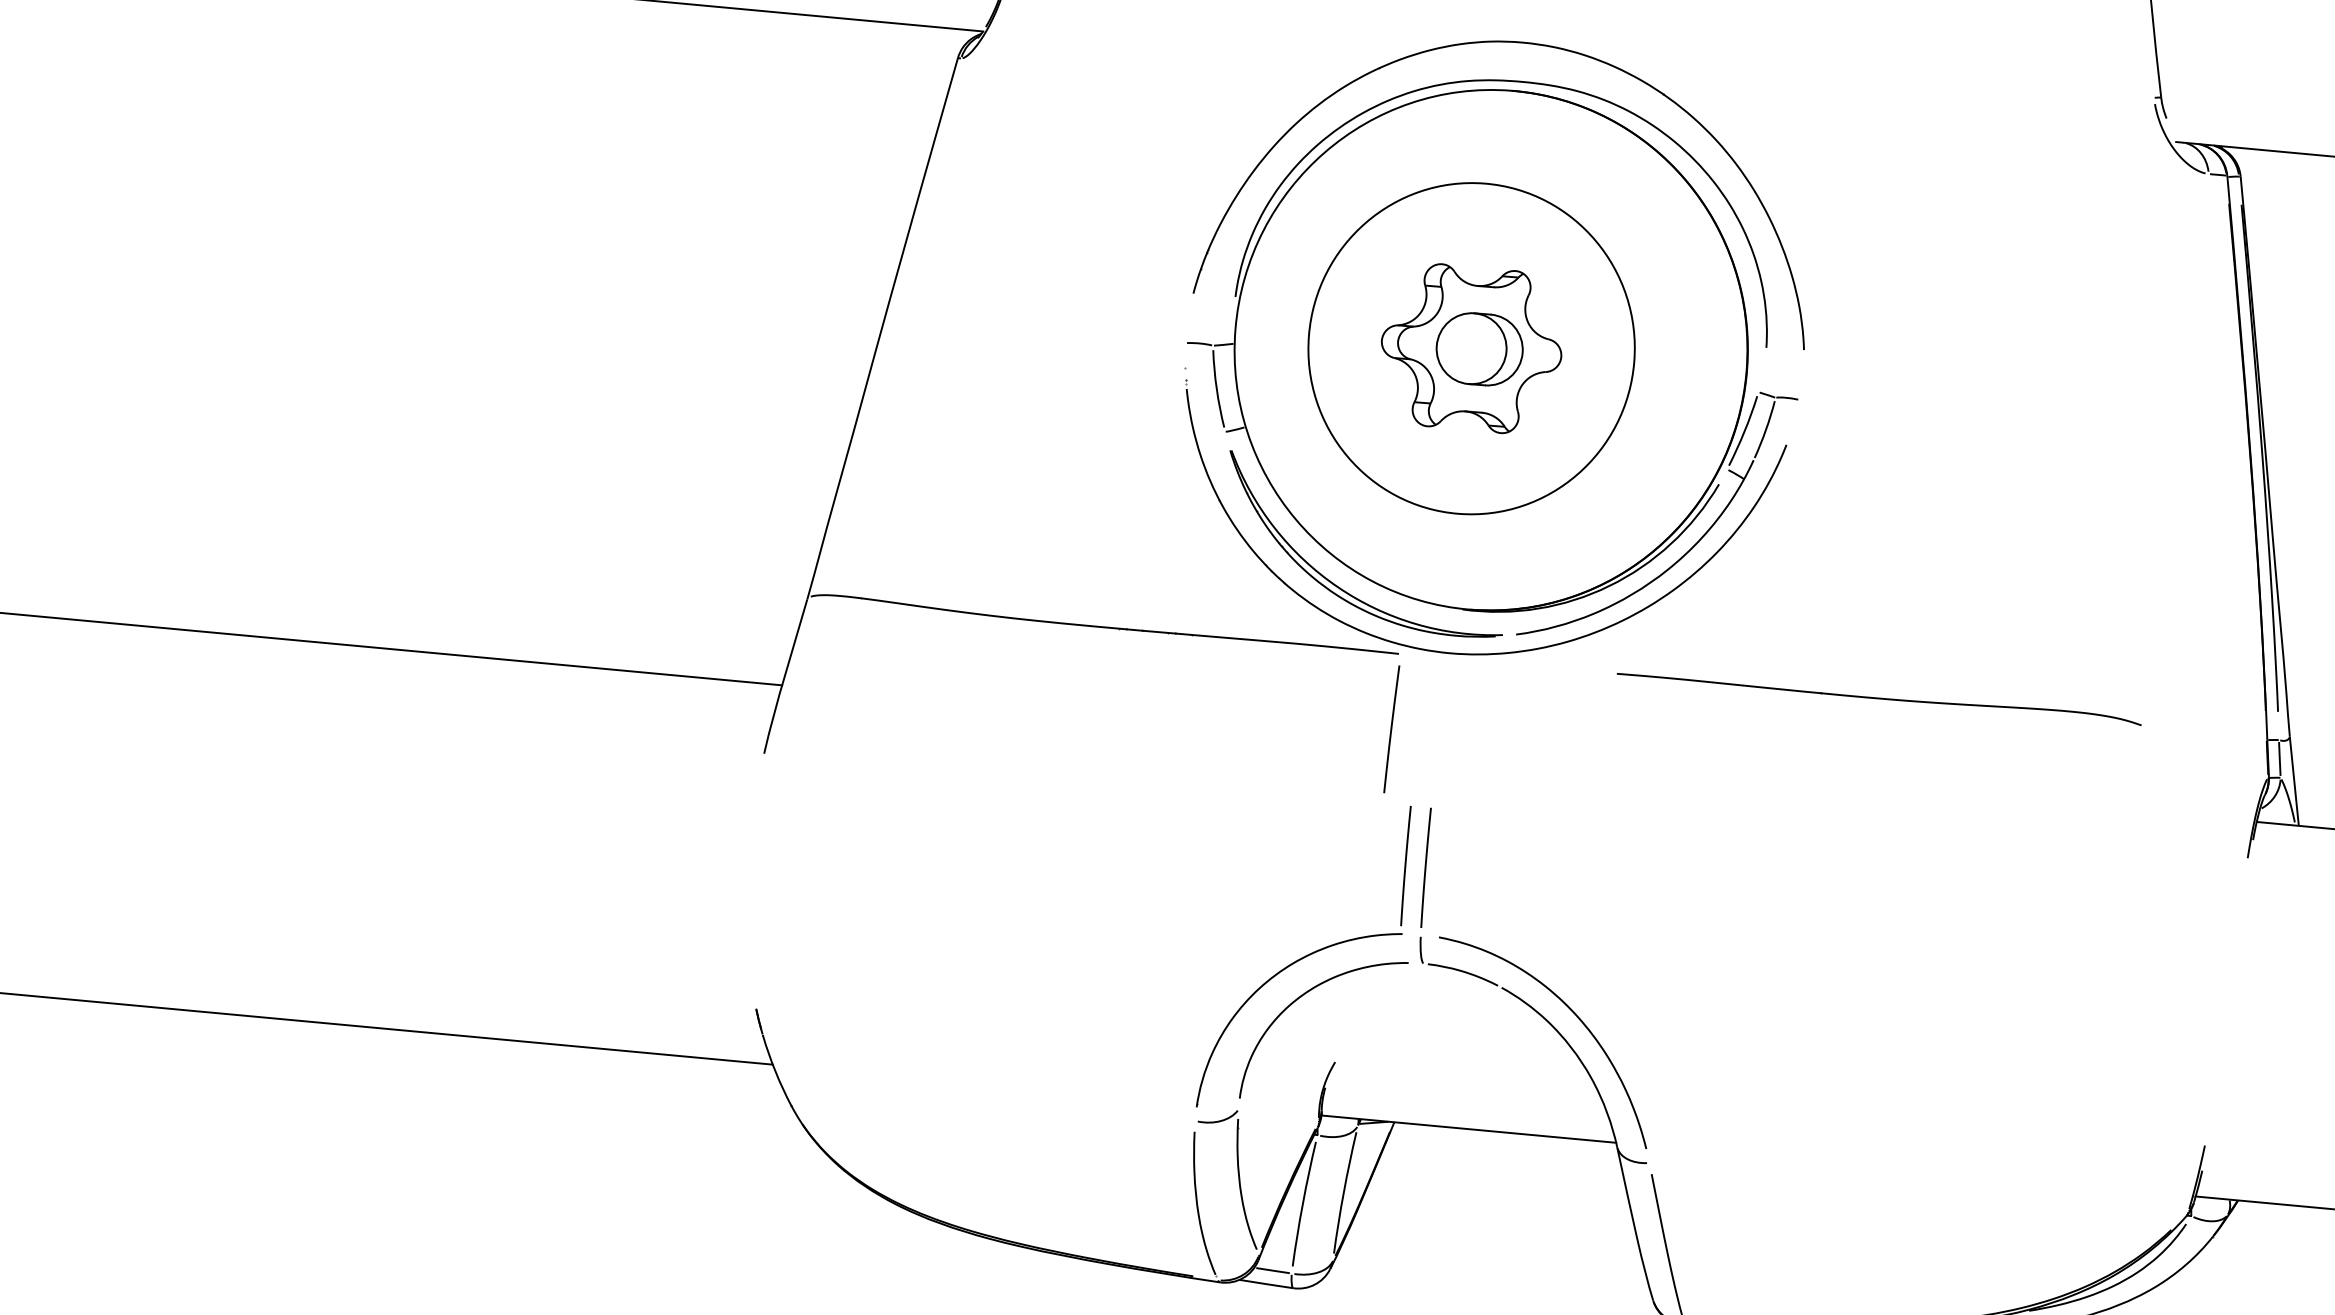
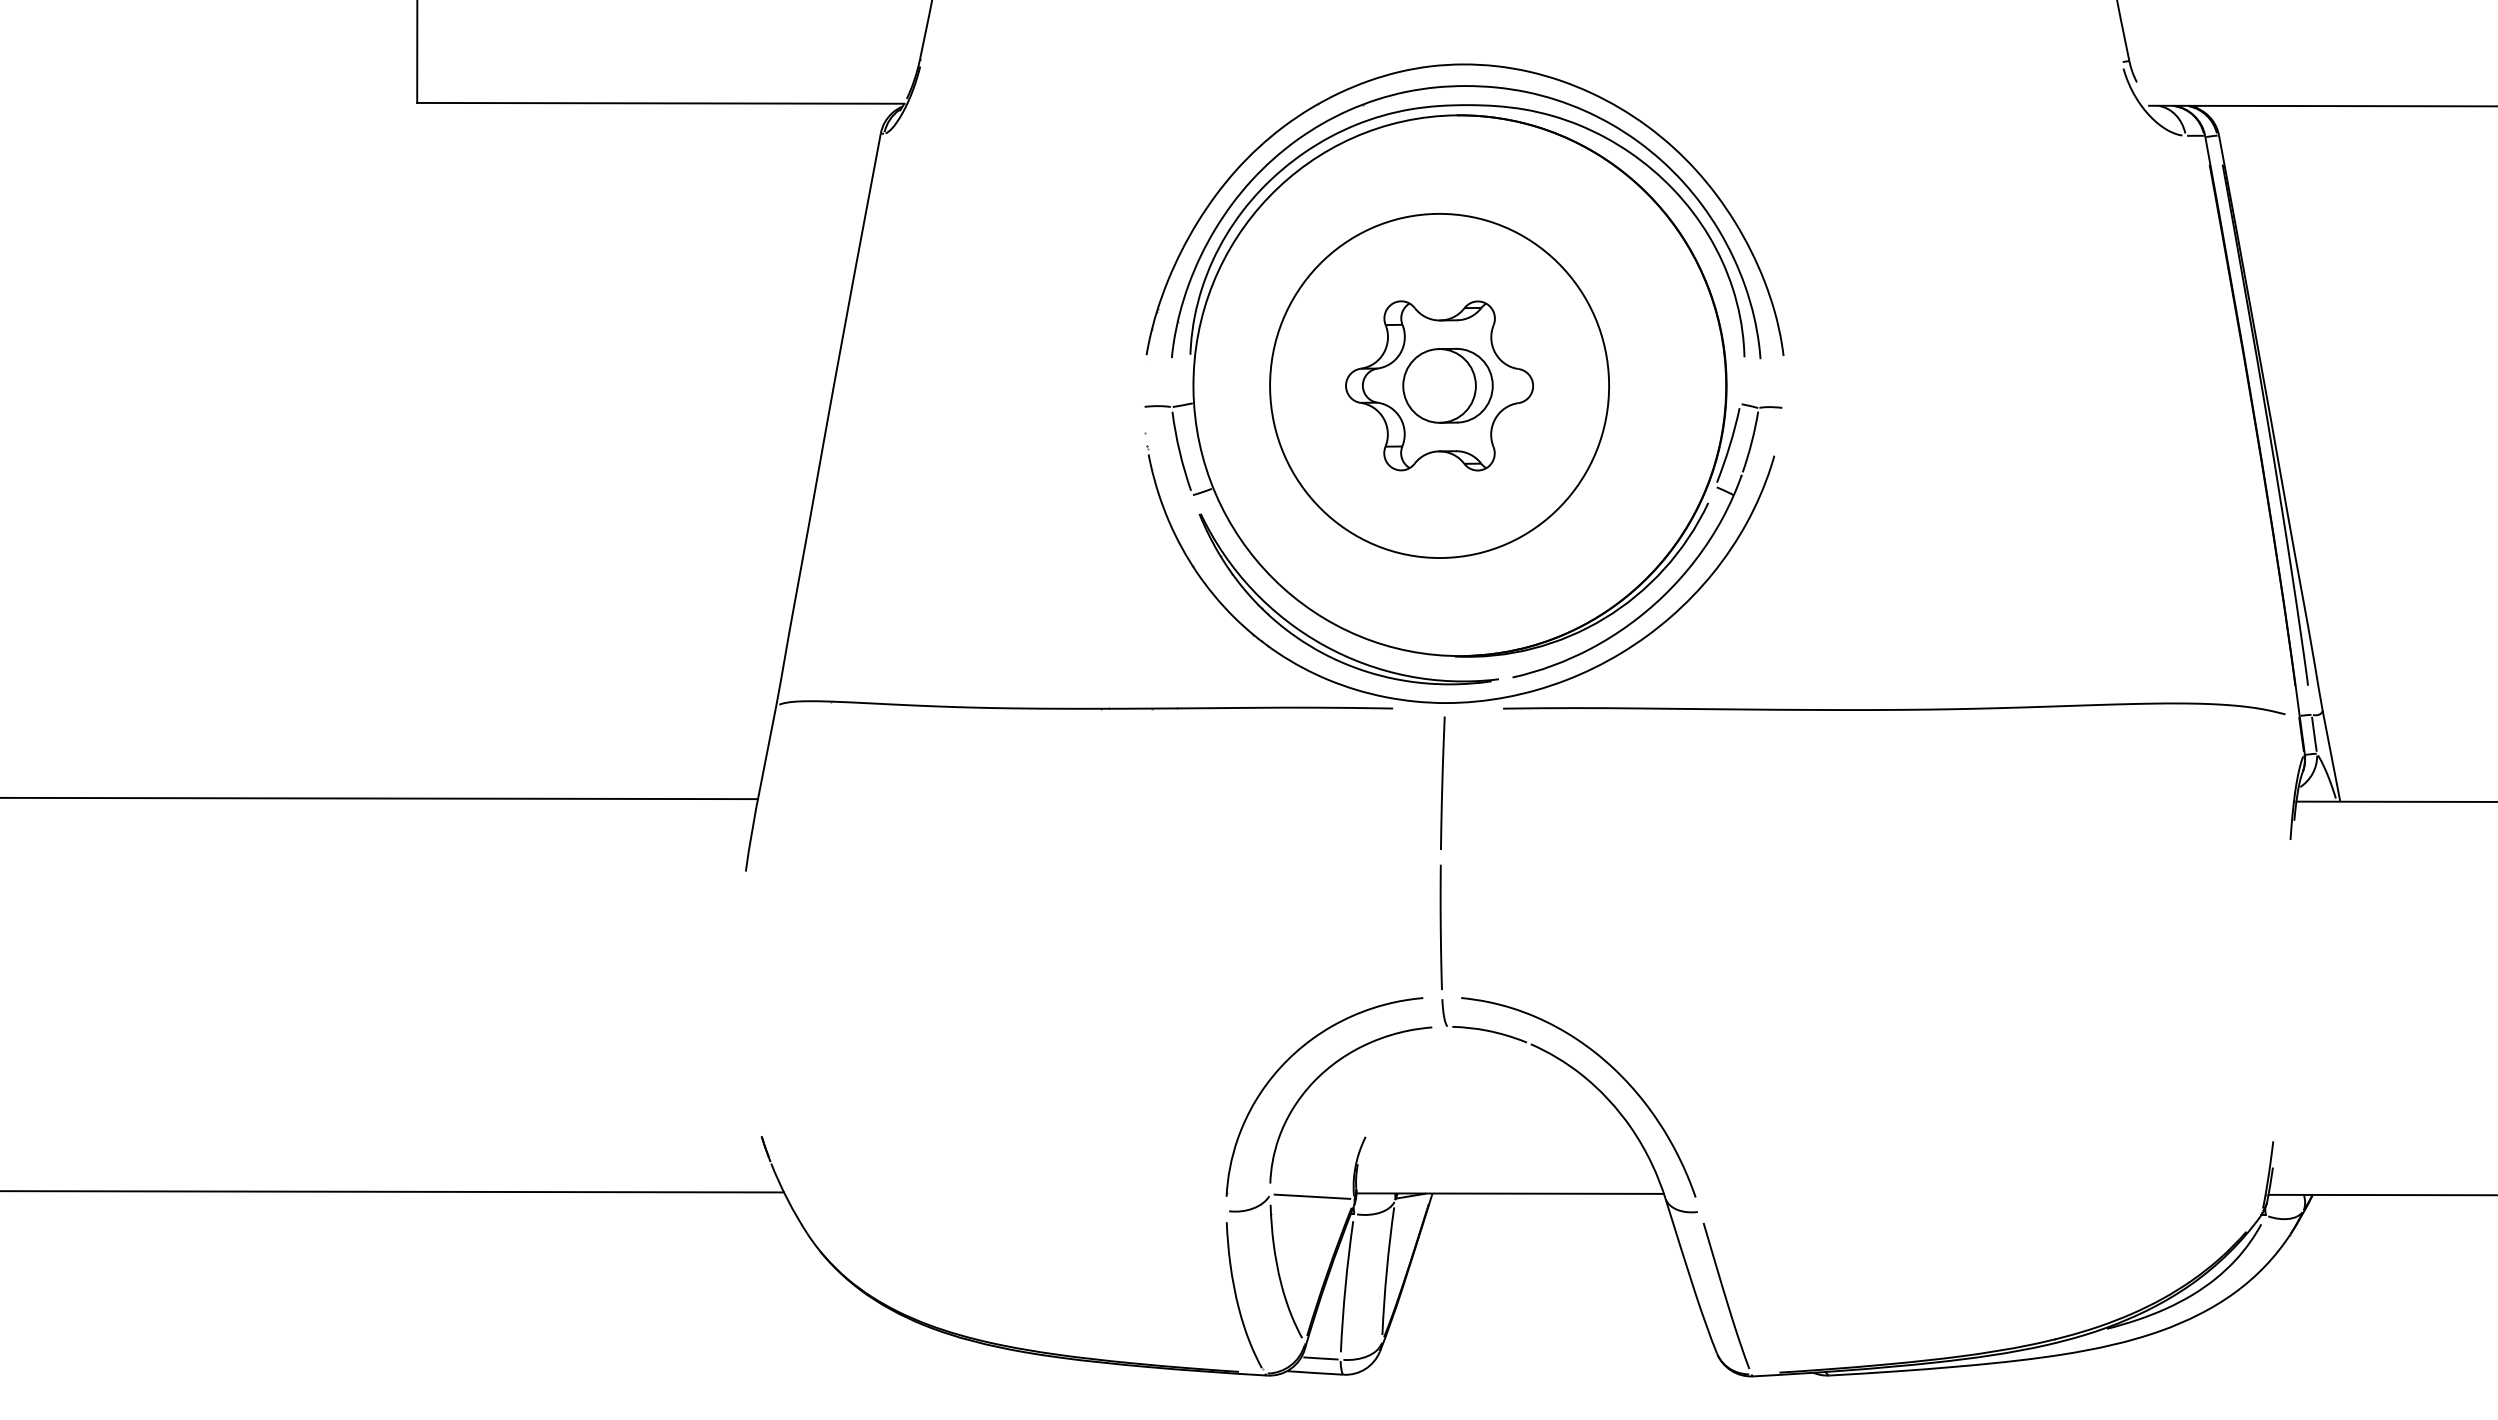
part: (1532, 65) -> (1475, 87), added
part: (1879, 697) -> (1894, 708), size x1.43
line: (1391, 728) -> (1442, 782), moved
line: (1405, 865) -> (1419, 926), removed
line: (1279, 1114) -> (1312, 1196), added

